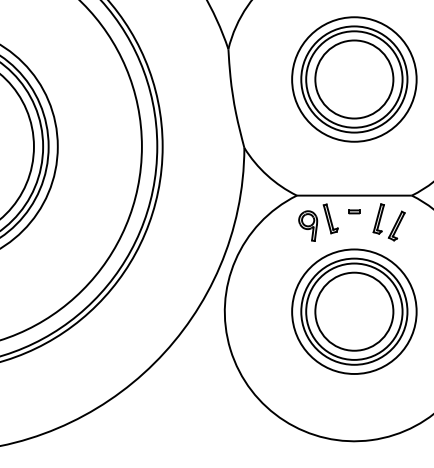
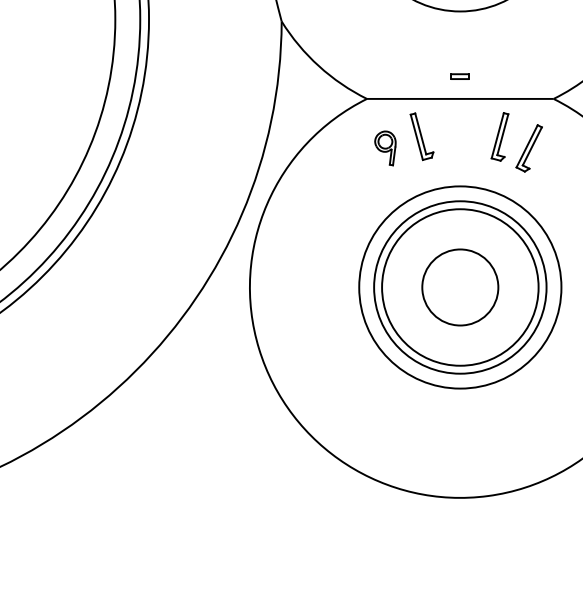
part: (354, 211) -> (460, 75), moved
part: (308, 225) -> (385, 147), size x0.7
circle: (354, 311) -> (460, 287), size x0.6

